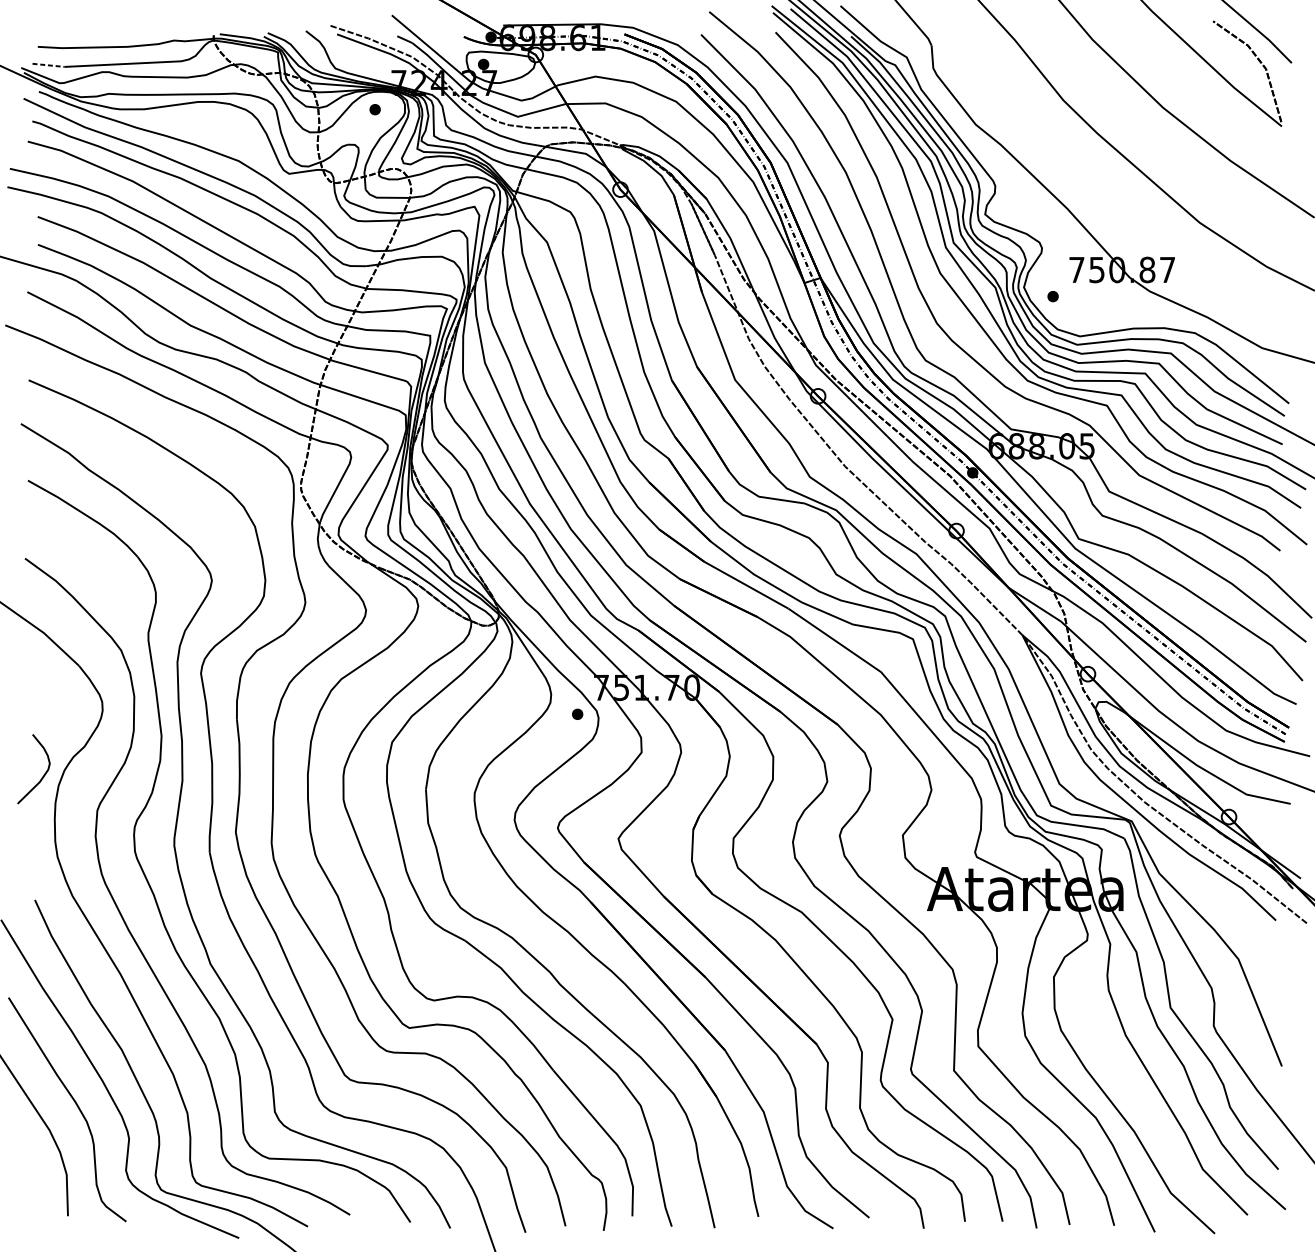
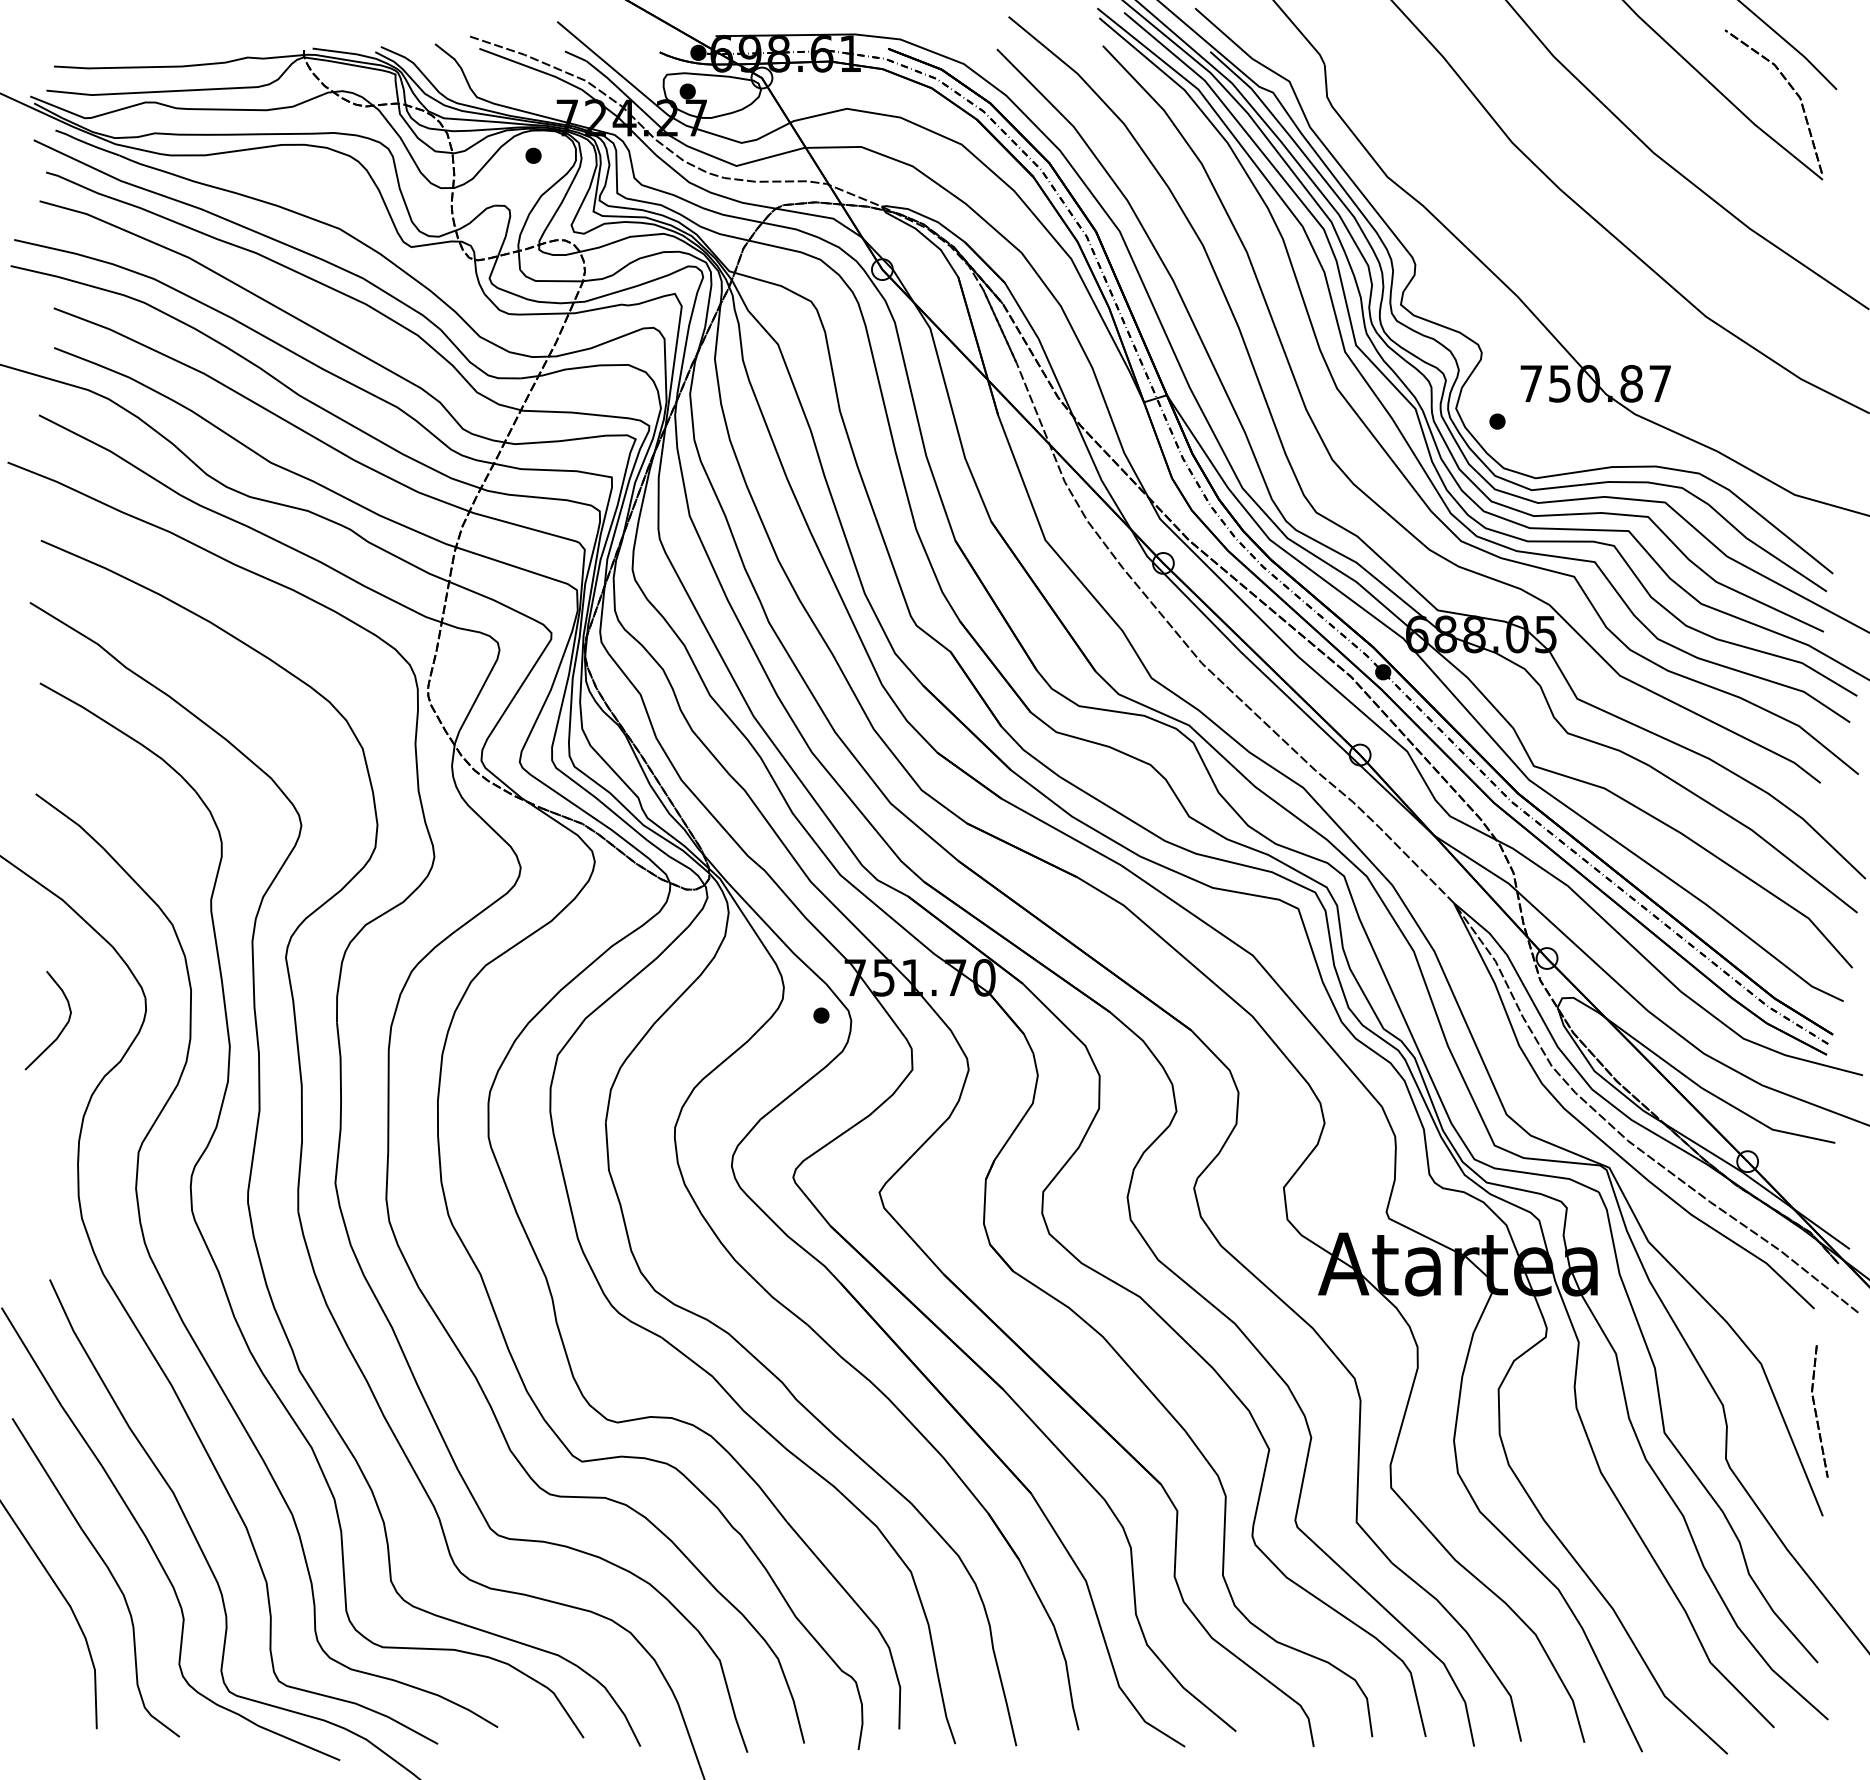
line: (48, 65) -> (69, 92), dashed -> solid
curve: (43, 774) -> (62, 1028), moved
part: (1279, 992) -> (1819, 1411), added

